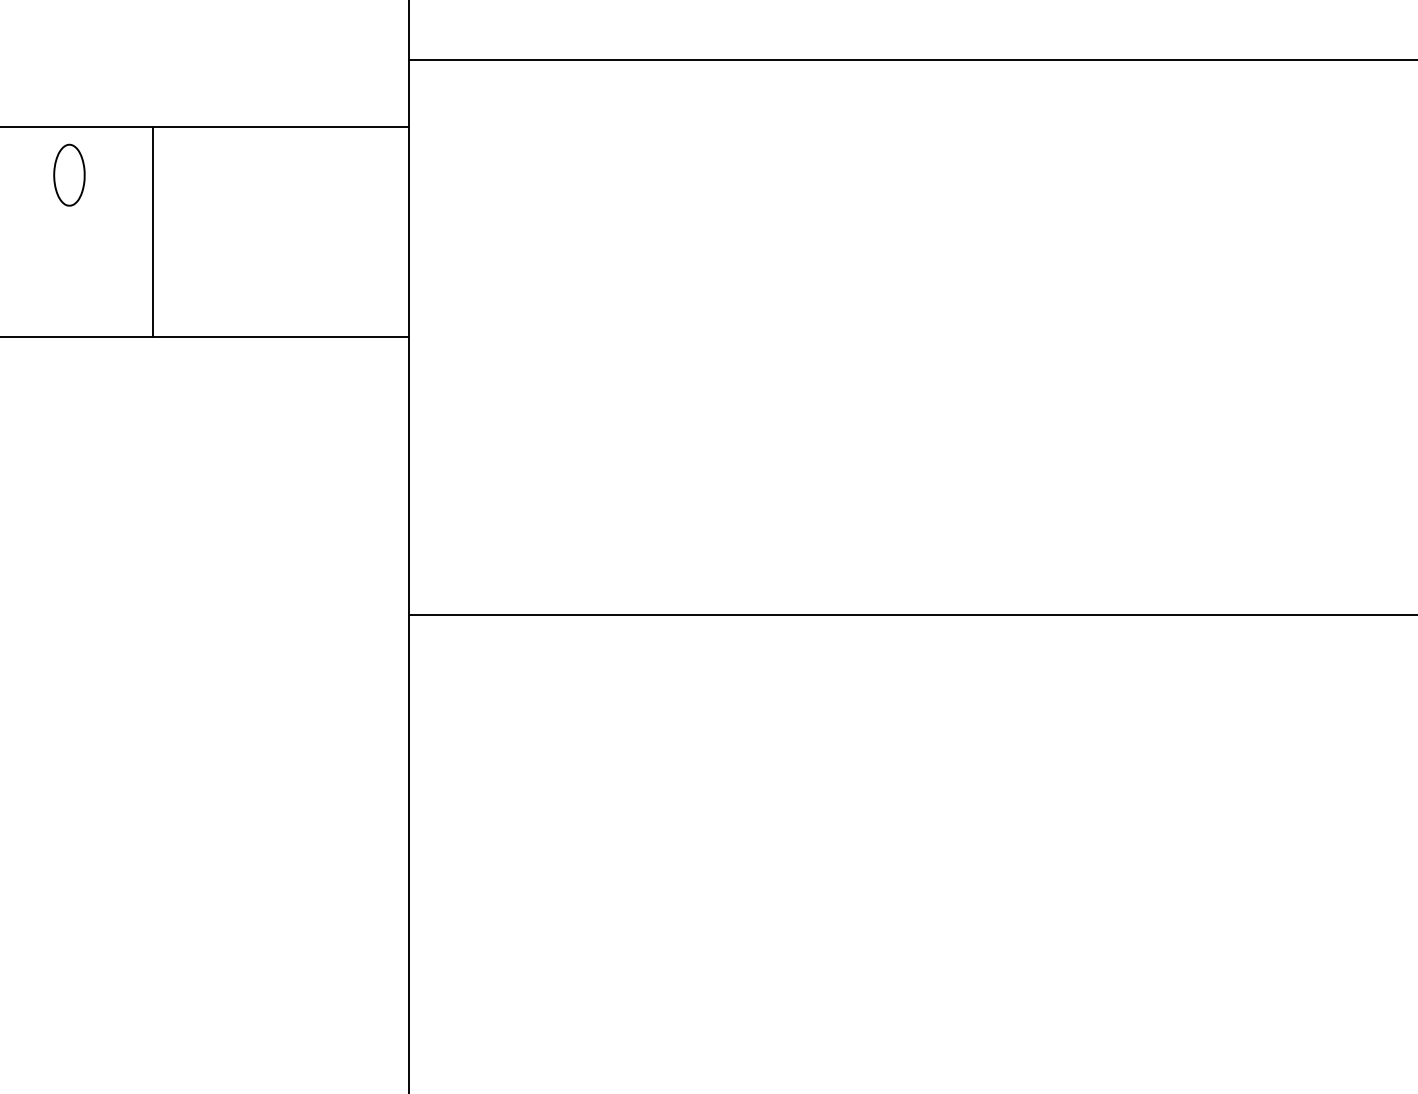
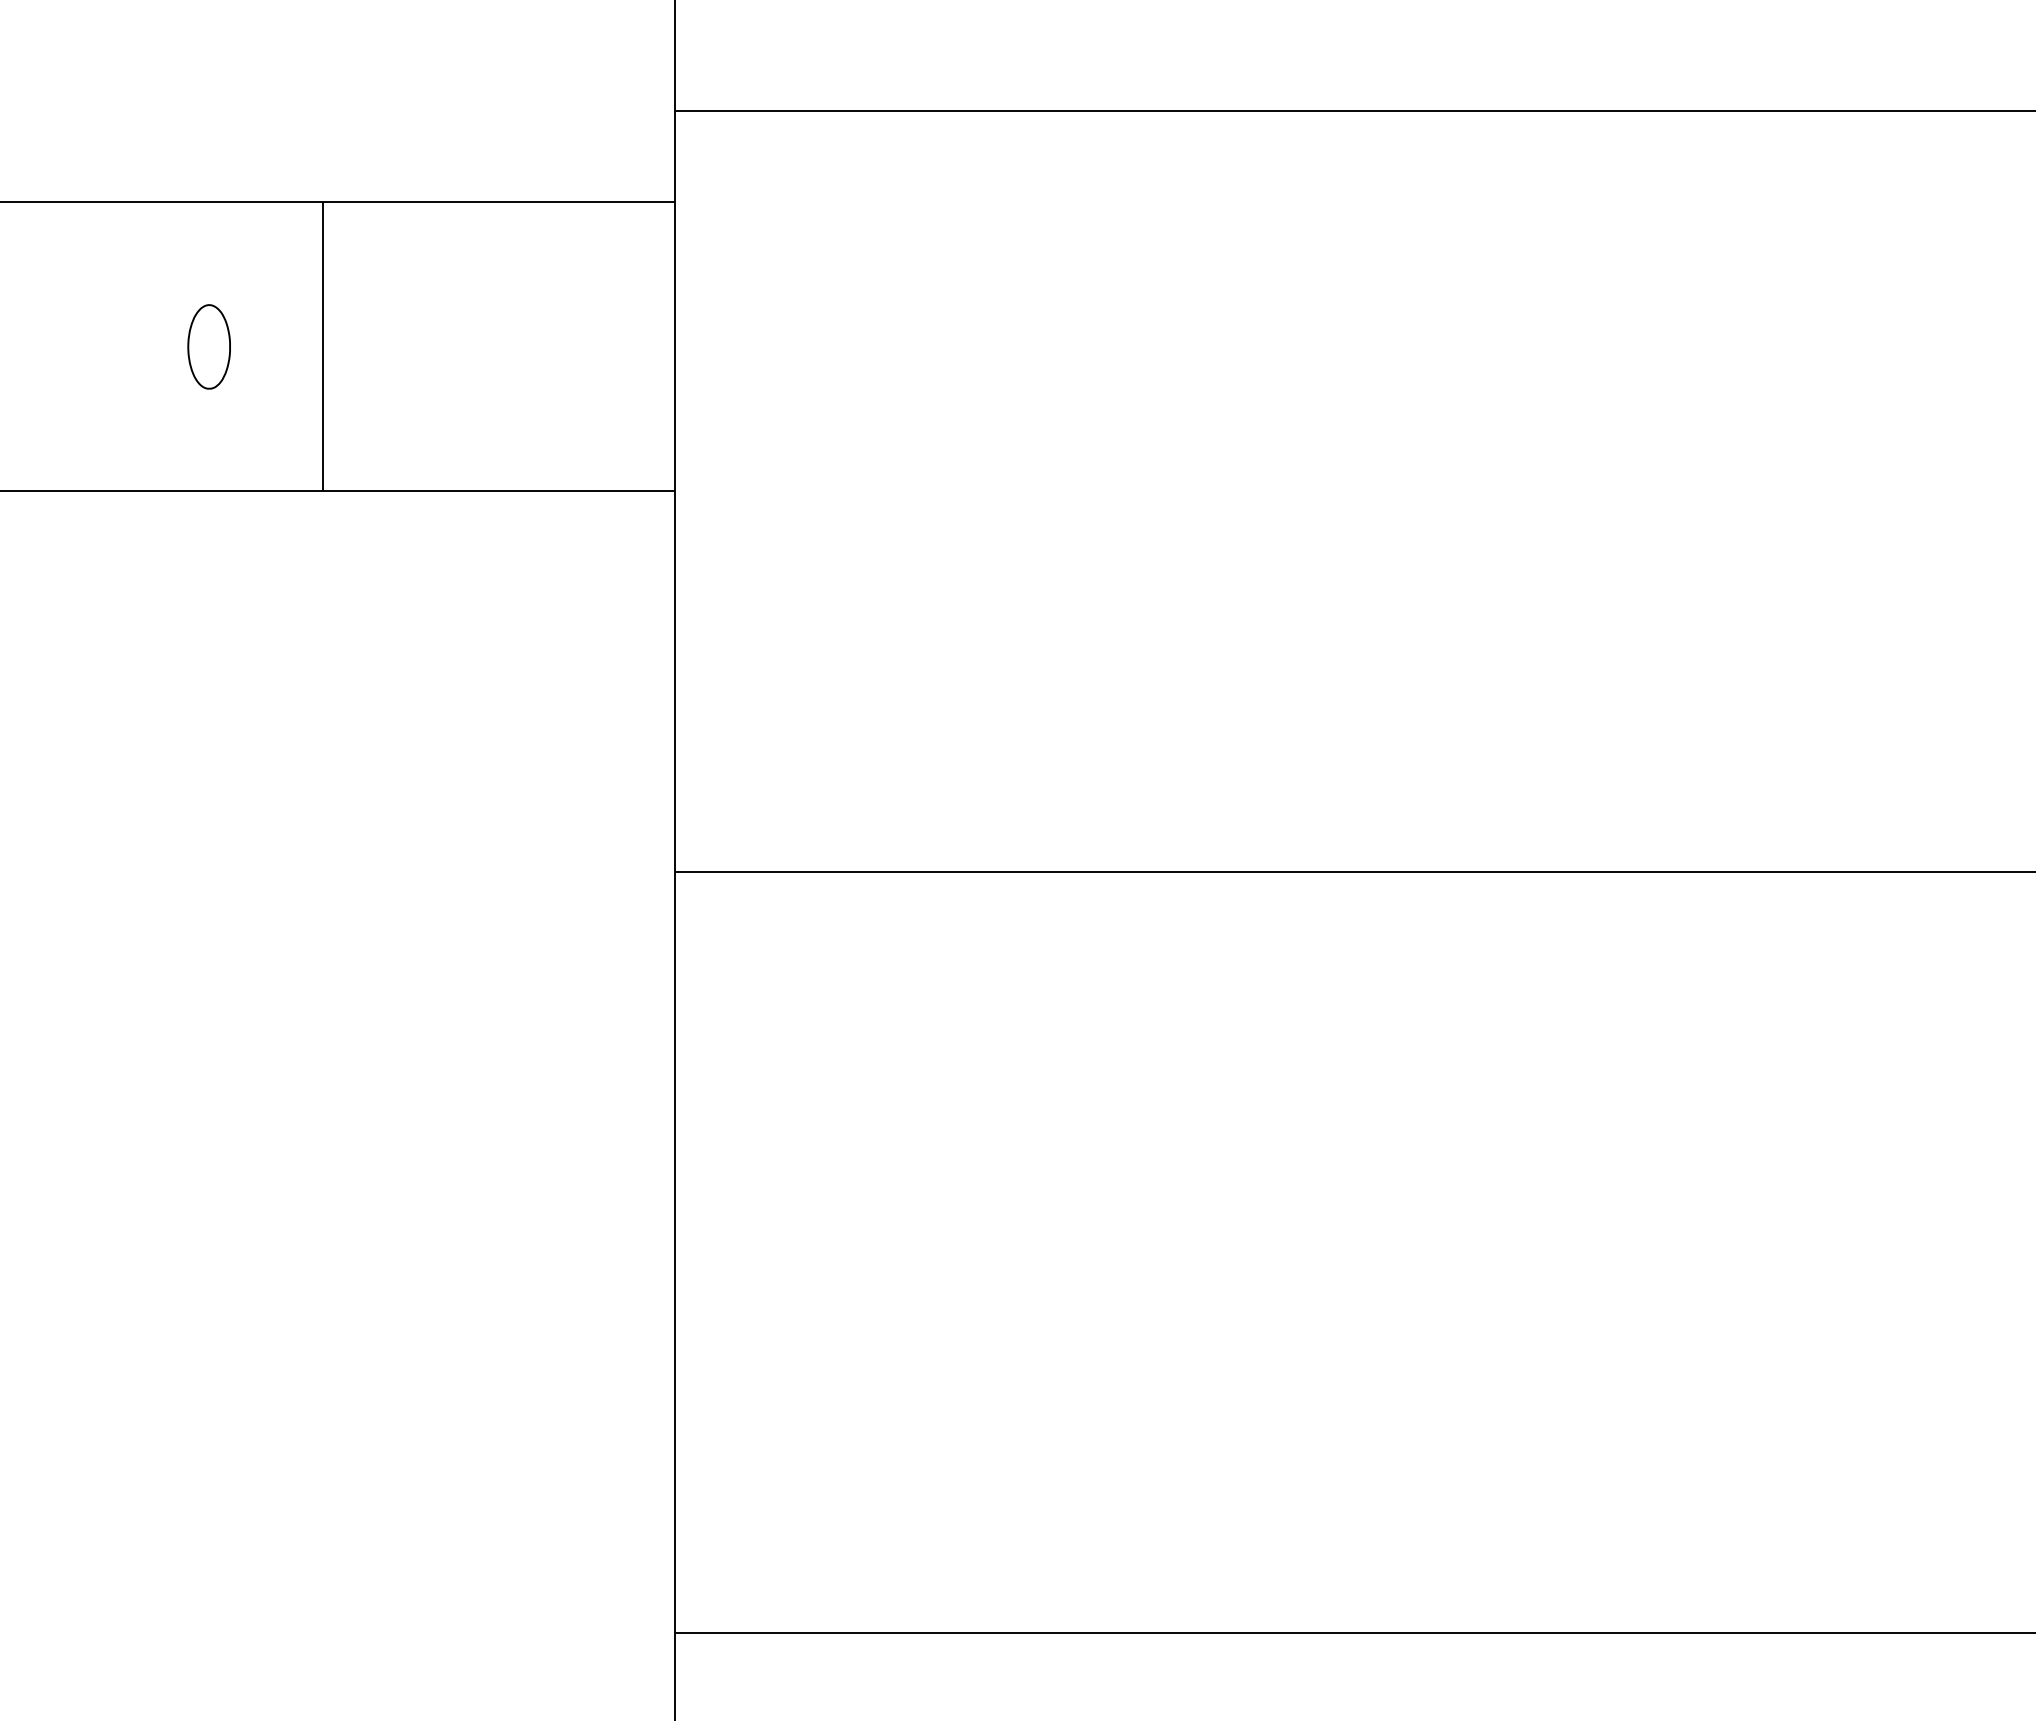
part: (68, 174) -> (208, 346), moved

